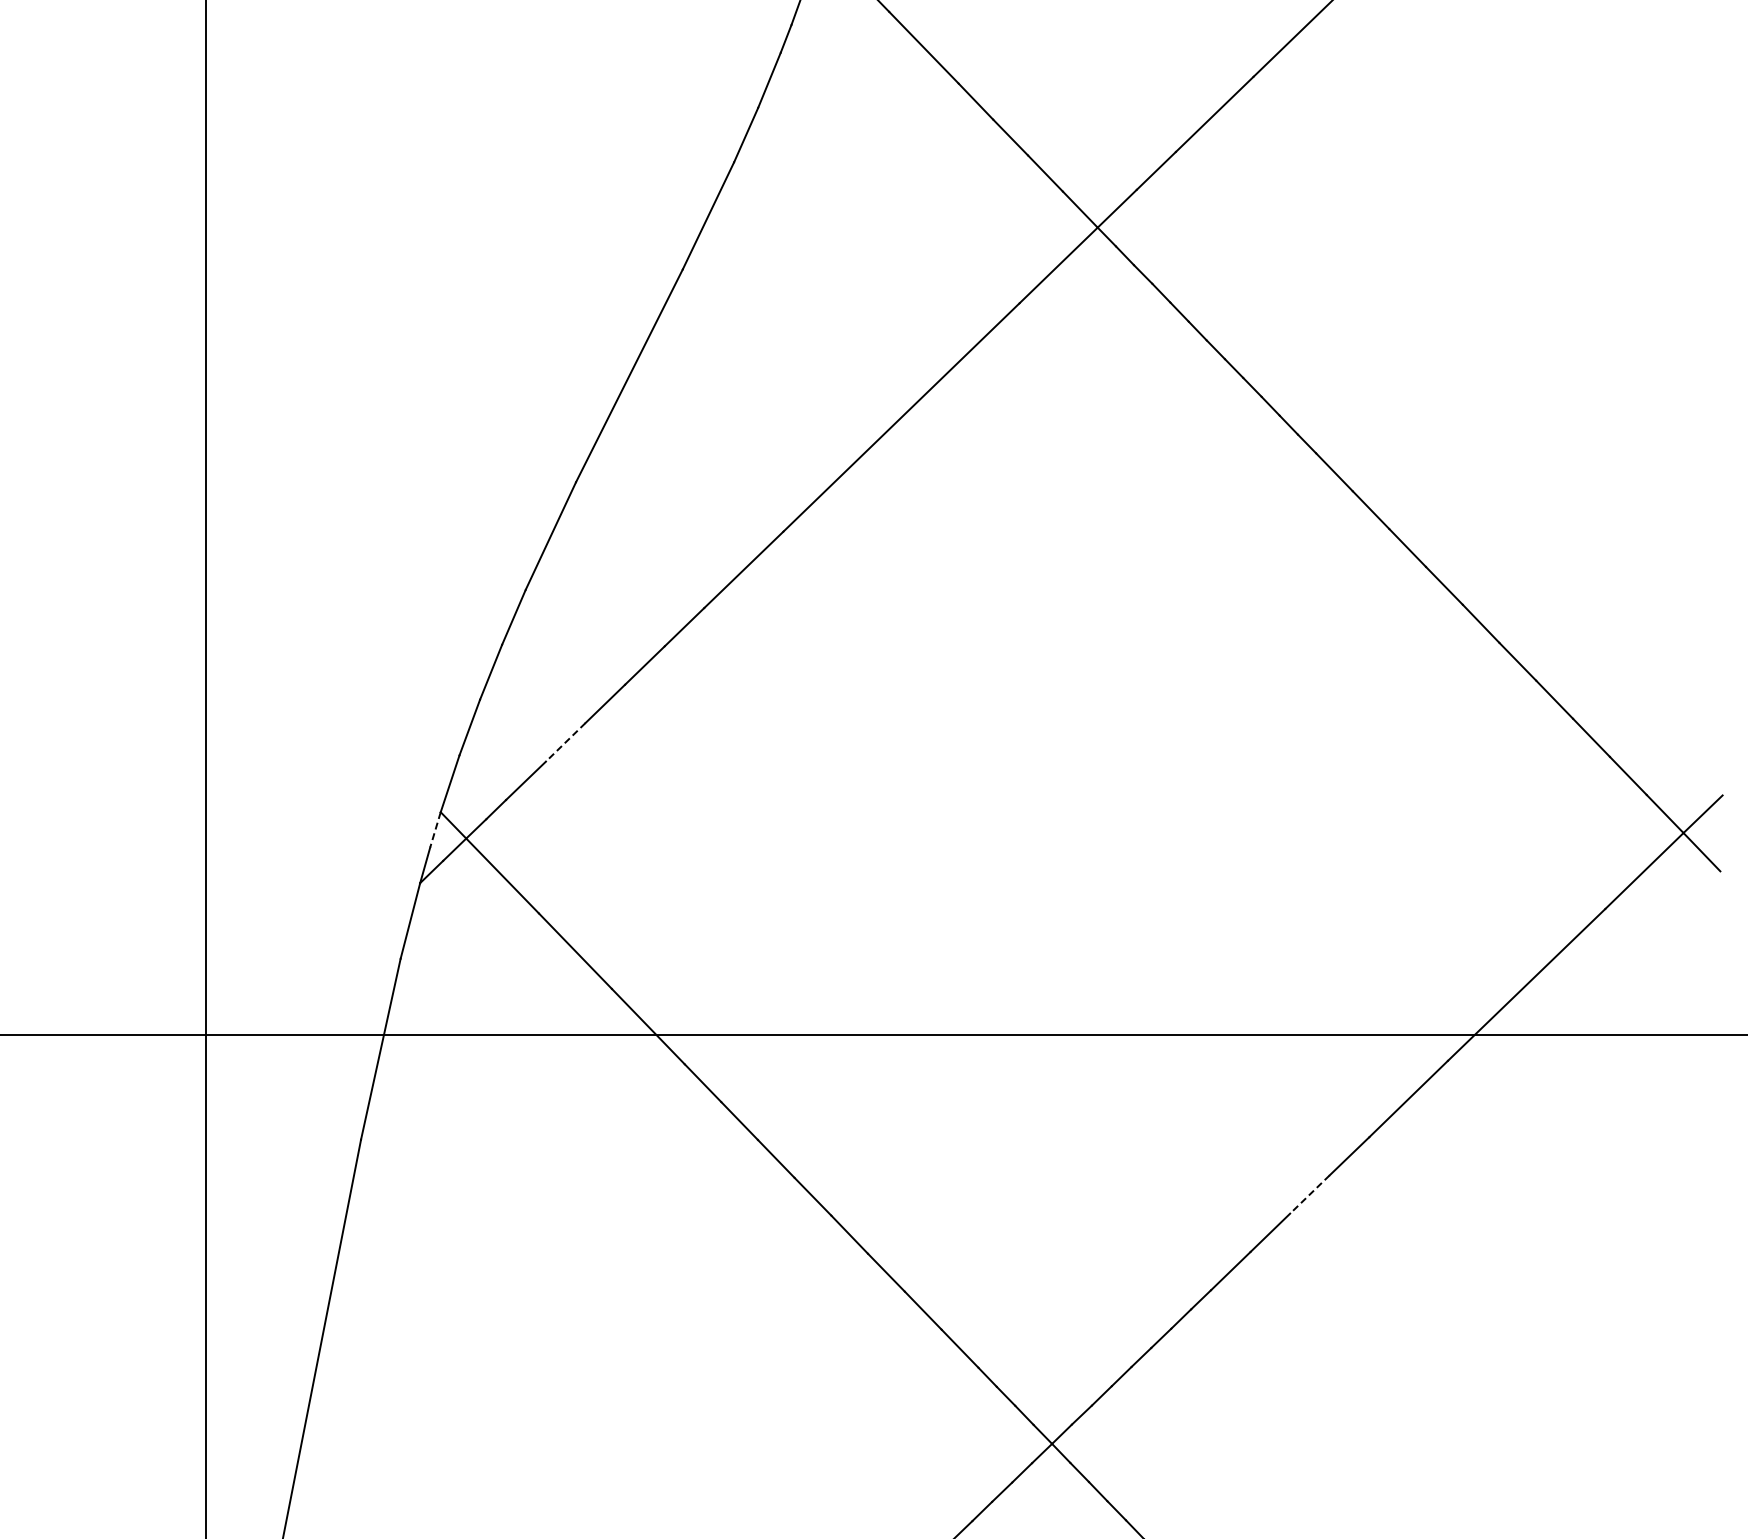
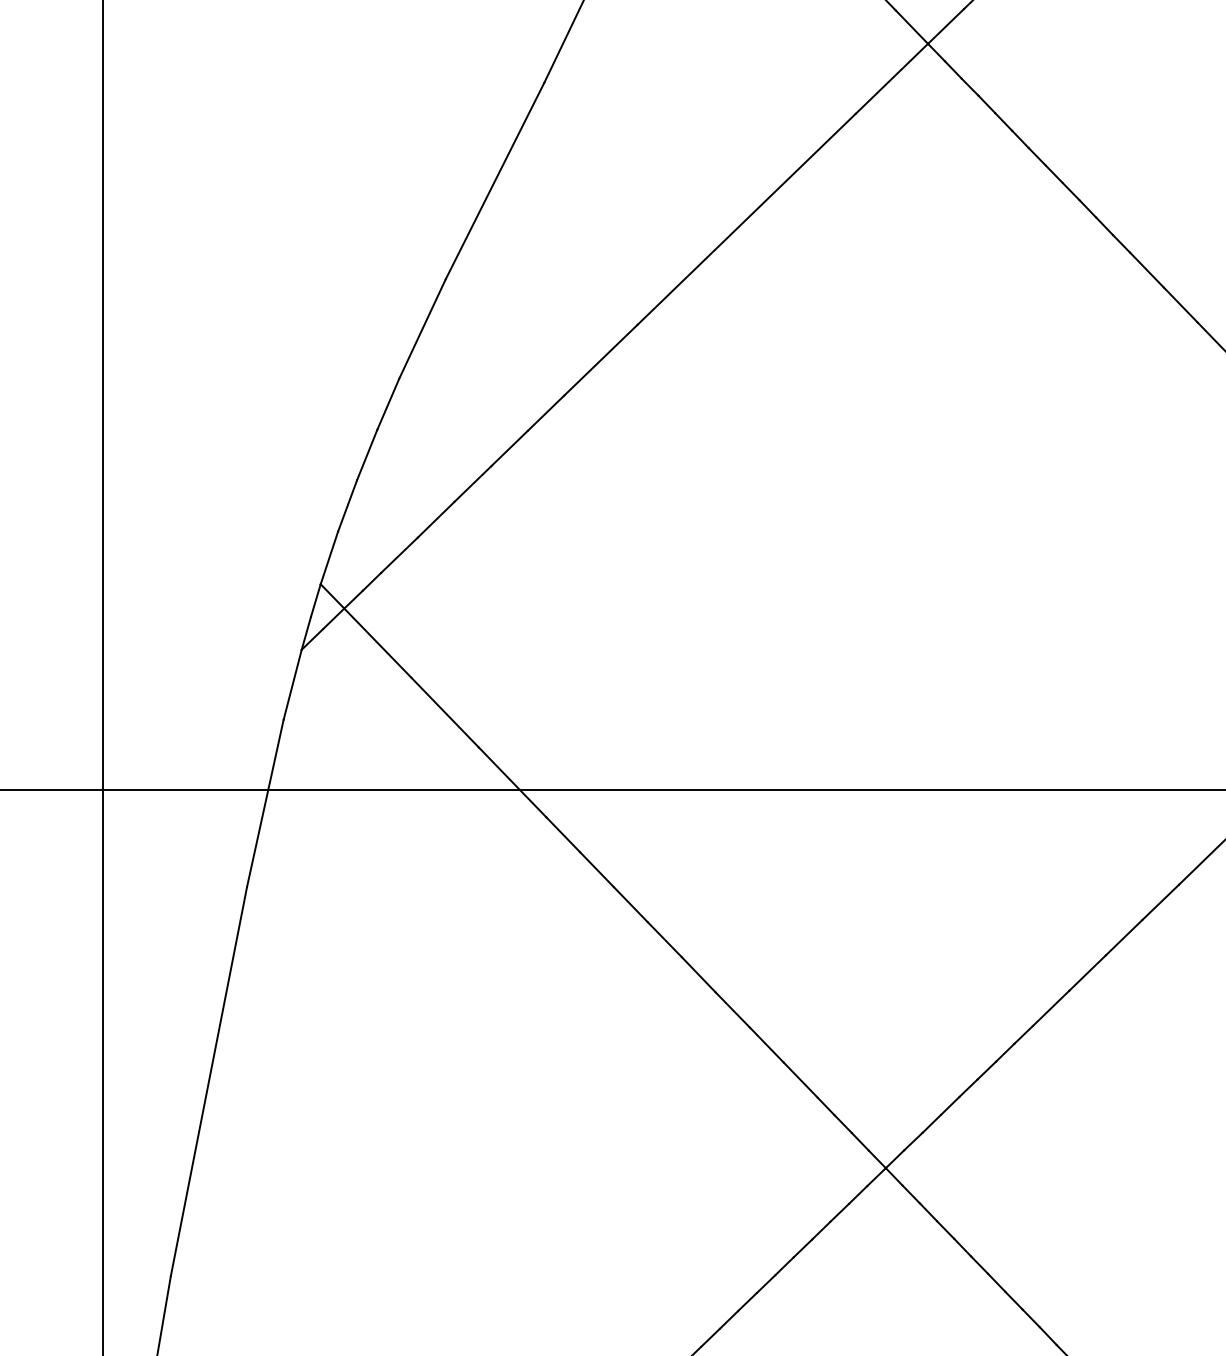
line: (565, 742) -> (436, 519), dashed -> solid
line: (435, 830) -> (315, 601), dashed -> solid
line: (1309, 1194) -> (1123, 937), dashed -> solid

